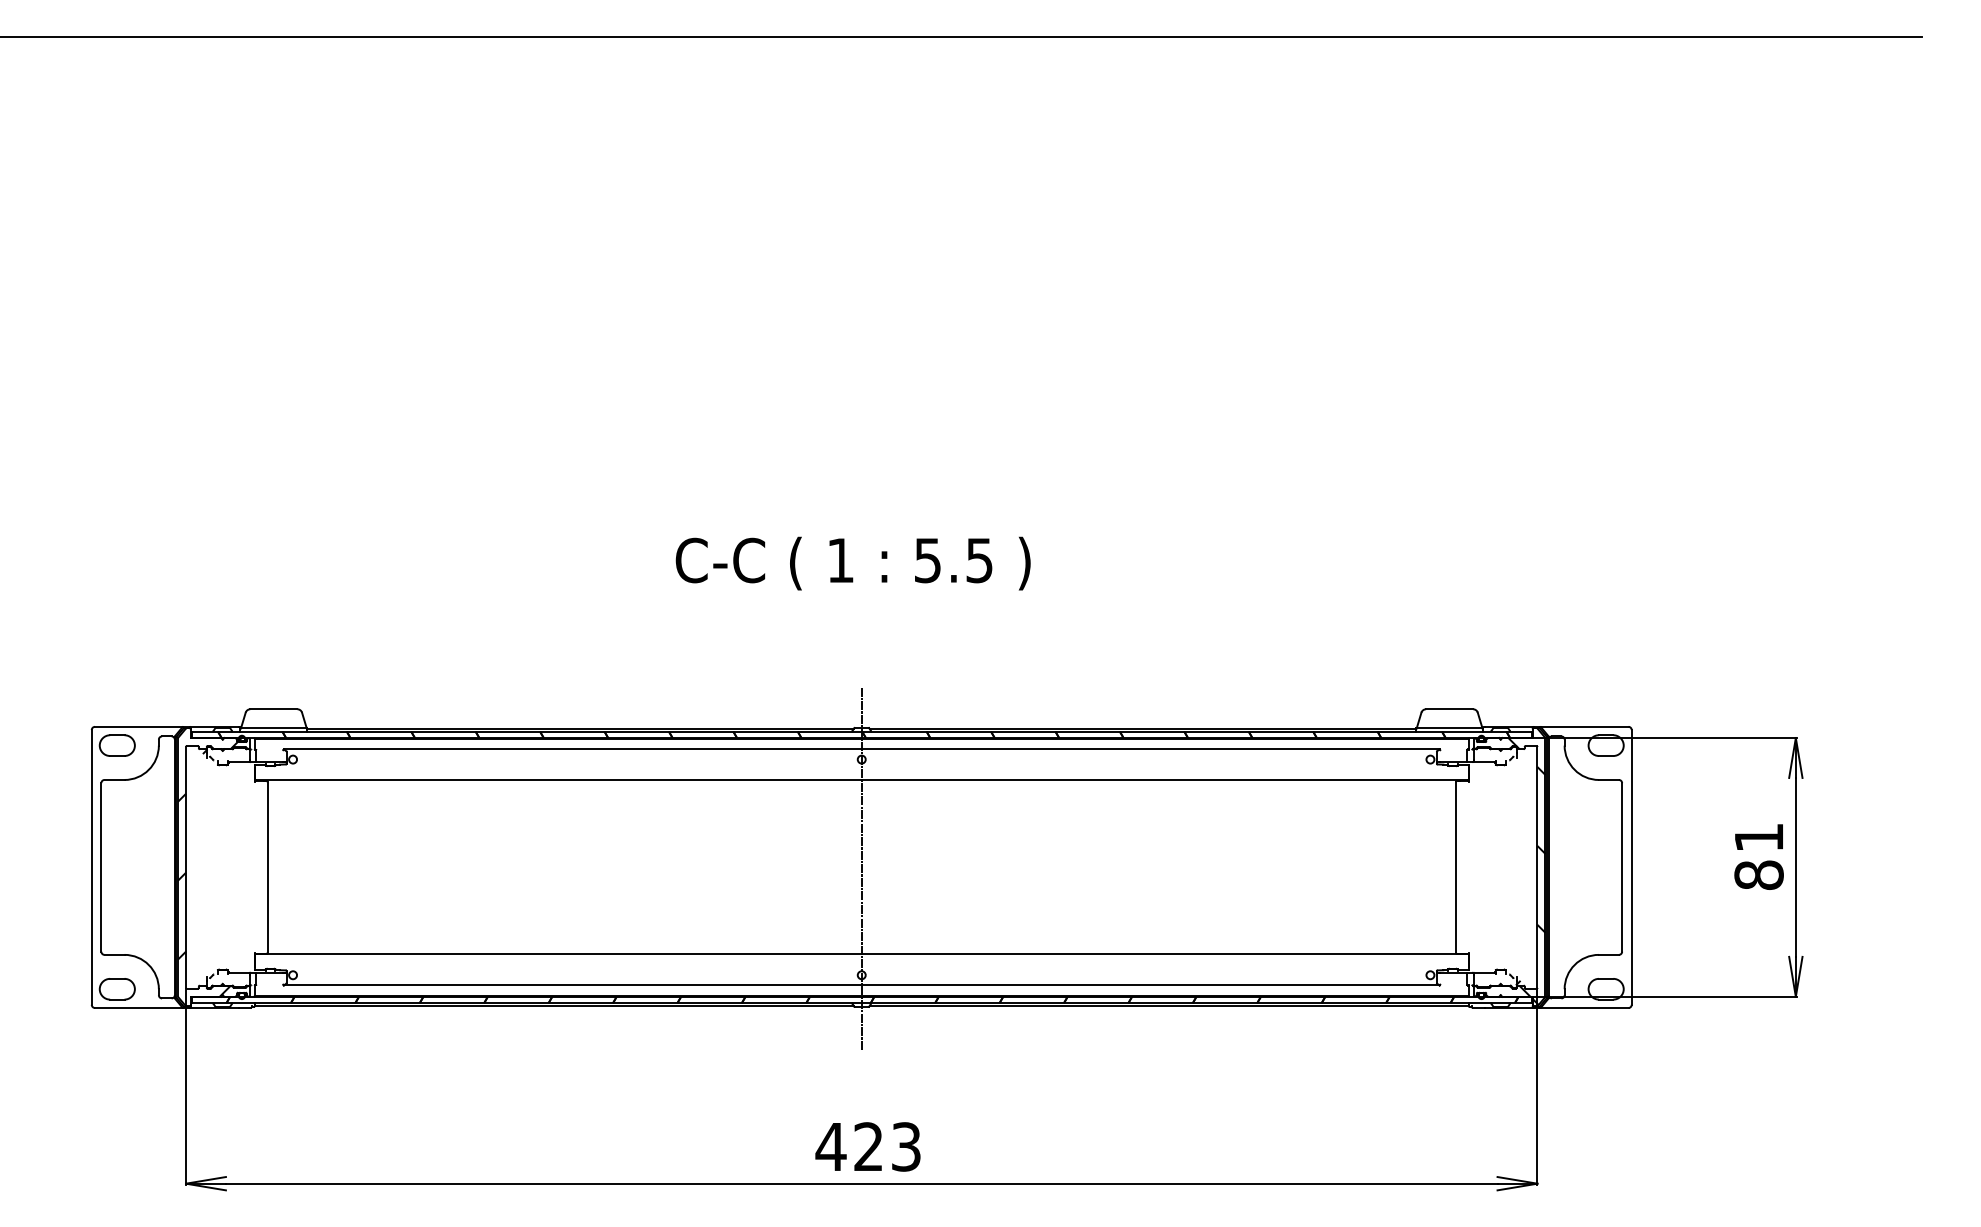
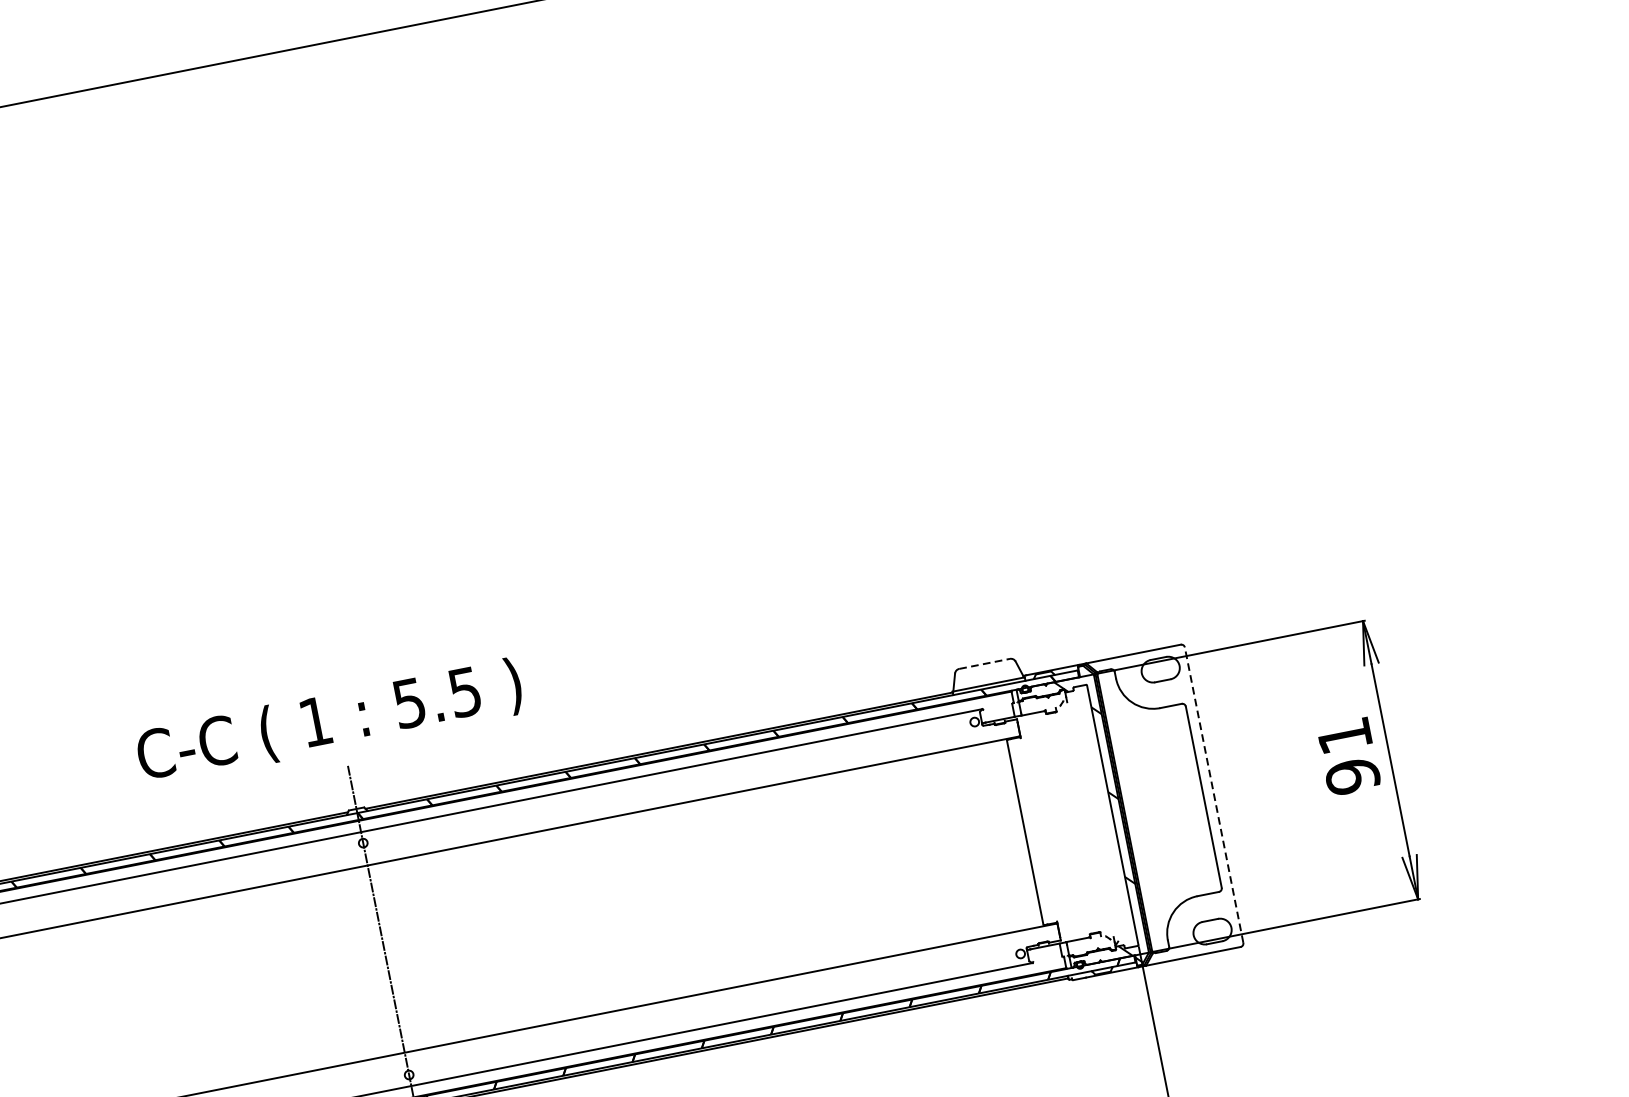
text: (852, 563) -> (329, 722), moved
line: (1449, 709) -> (984, 664), solid -> dashed
line: (1631, 866) -> (1213, 794), solid -> dashed
text: (1758, 875) -> (1352, 776), 81 -> 91

